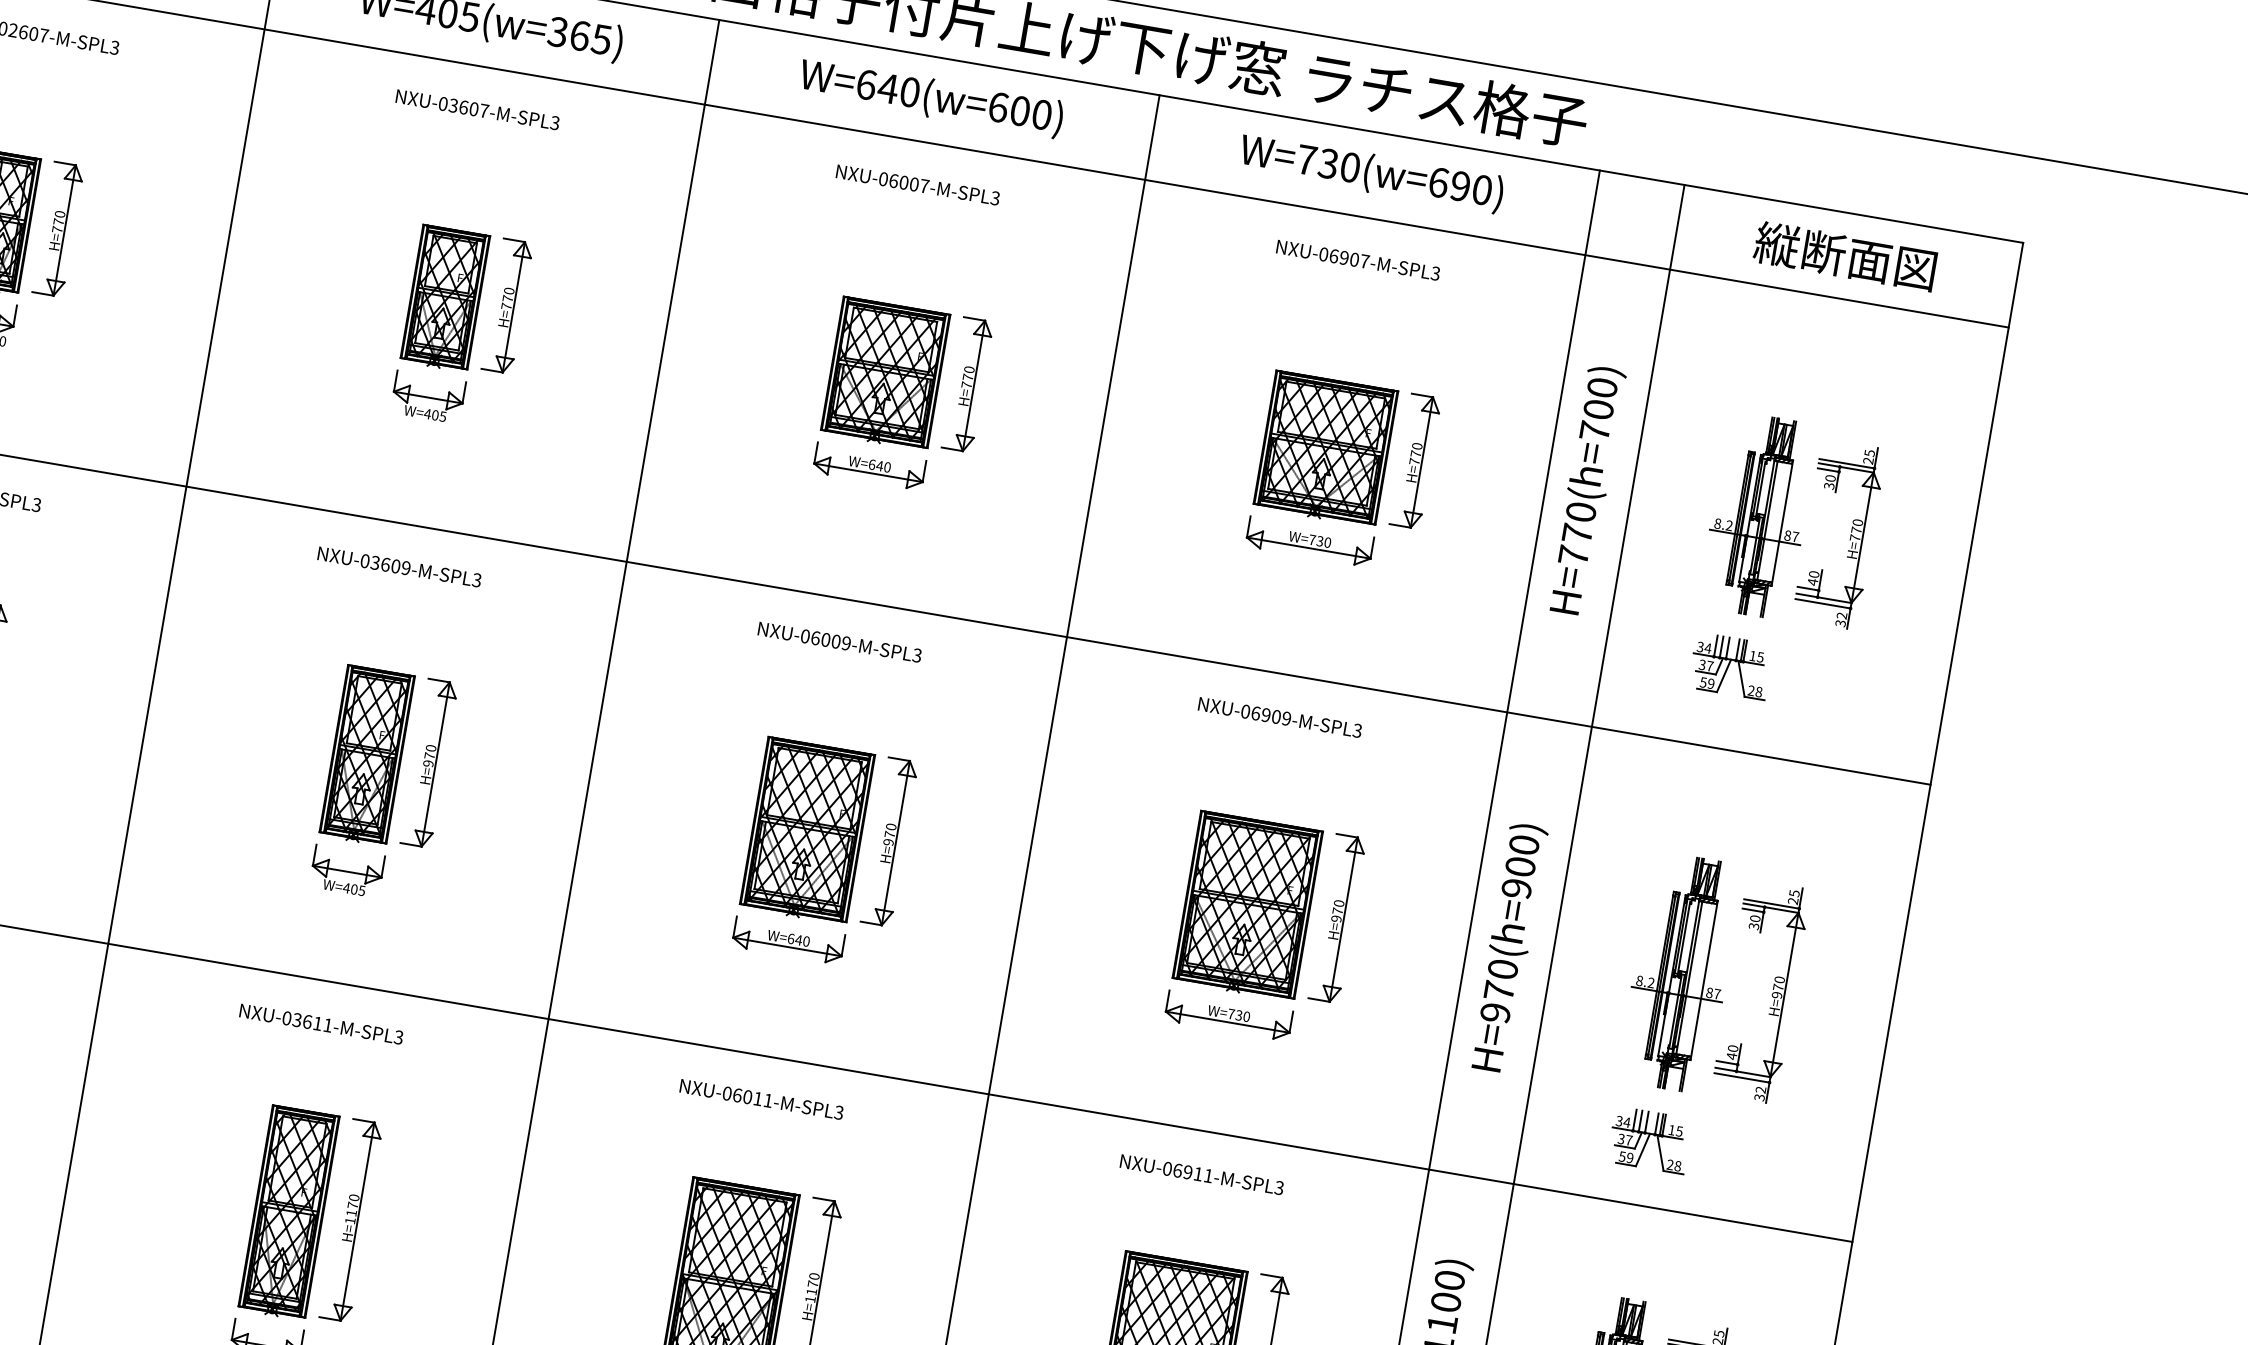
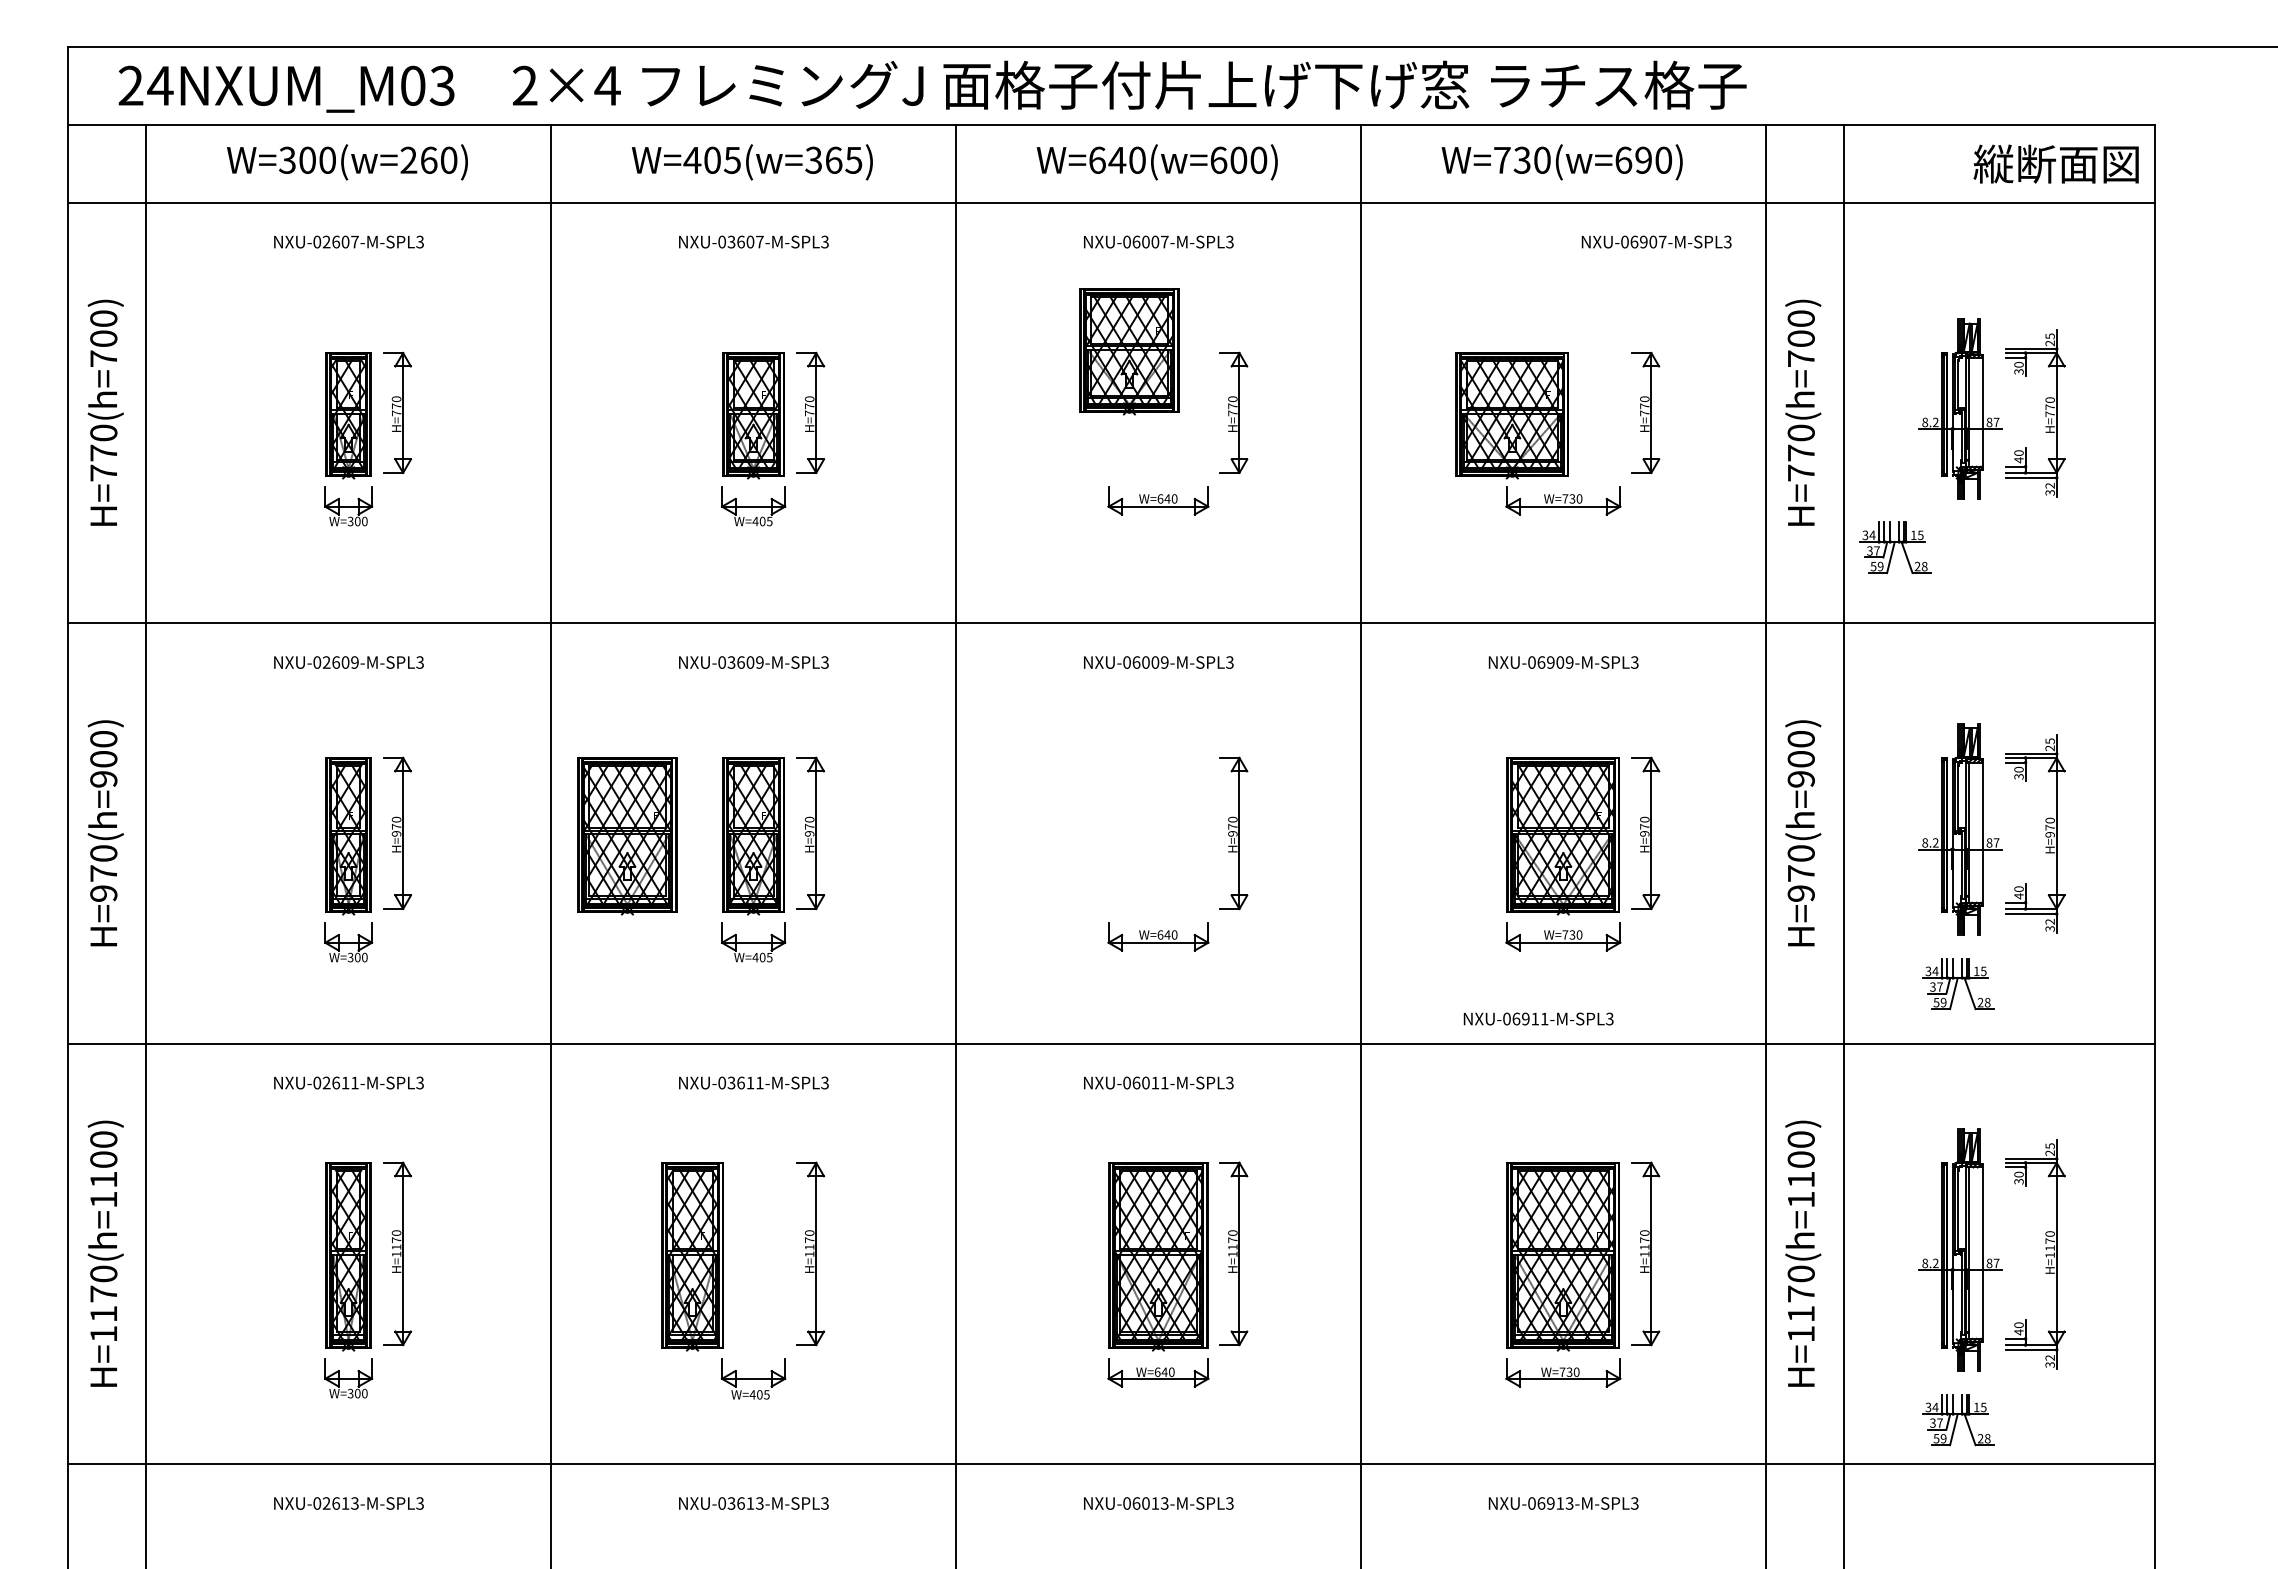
text: (1844, 255) -> (2055, 163), moved
text: (1358, 259) -> (1656, 241), moved
part: (885, 373) -> (1129, 351), moved
part: (1324, 448) -> (1511, 415), moved
part: (1730, 665) -> (1895, 547), moved
part: (807, 831) -> (627, 836), moved
text: (1201, 1174) -> (1538, 1018), moved
part: (288, 1212) -> (692, 1256), moved

